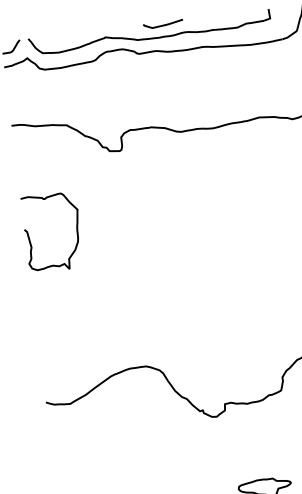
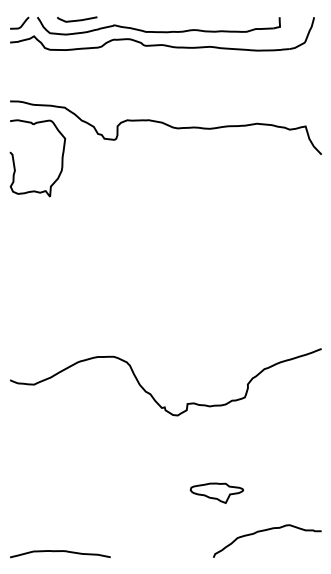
curve: (163, 24) -> (77, 19), moved
curve: (29, 236) -> (14, 159), moved

